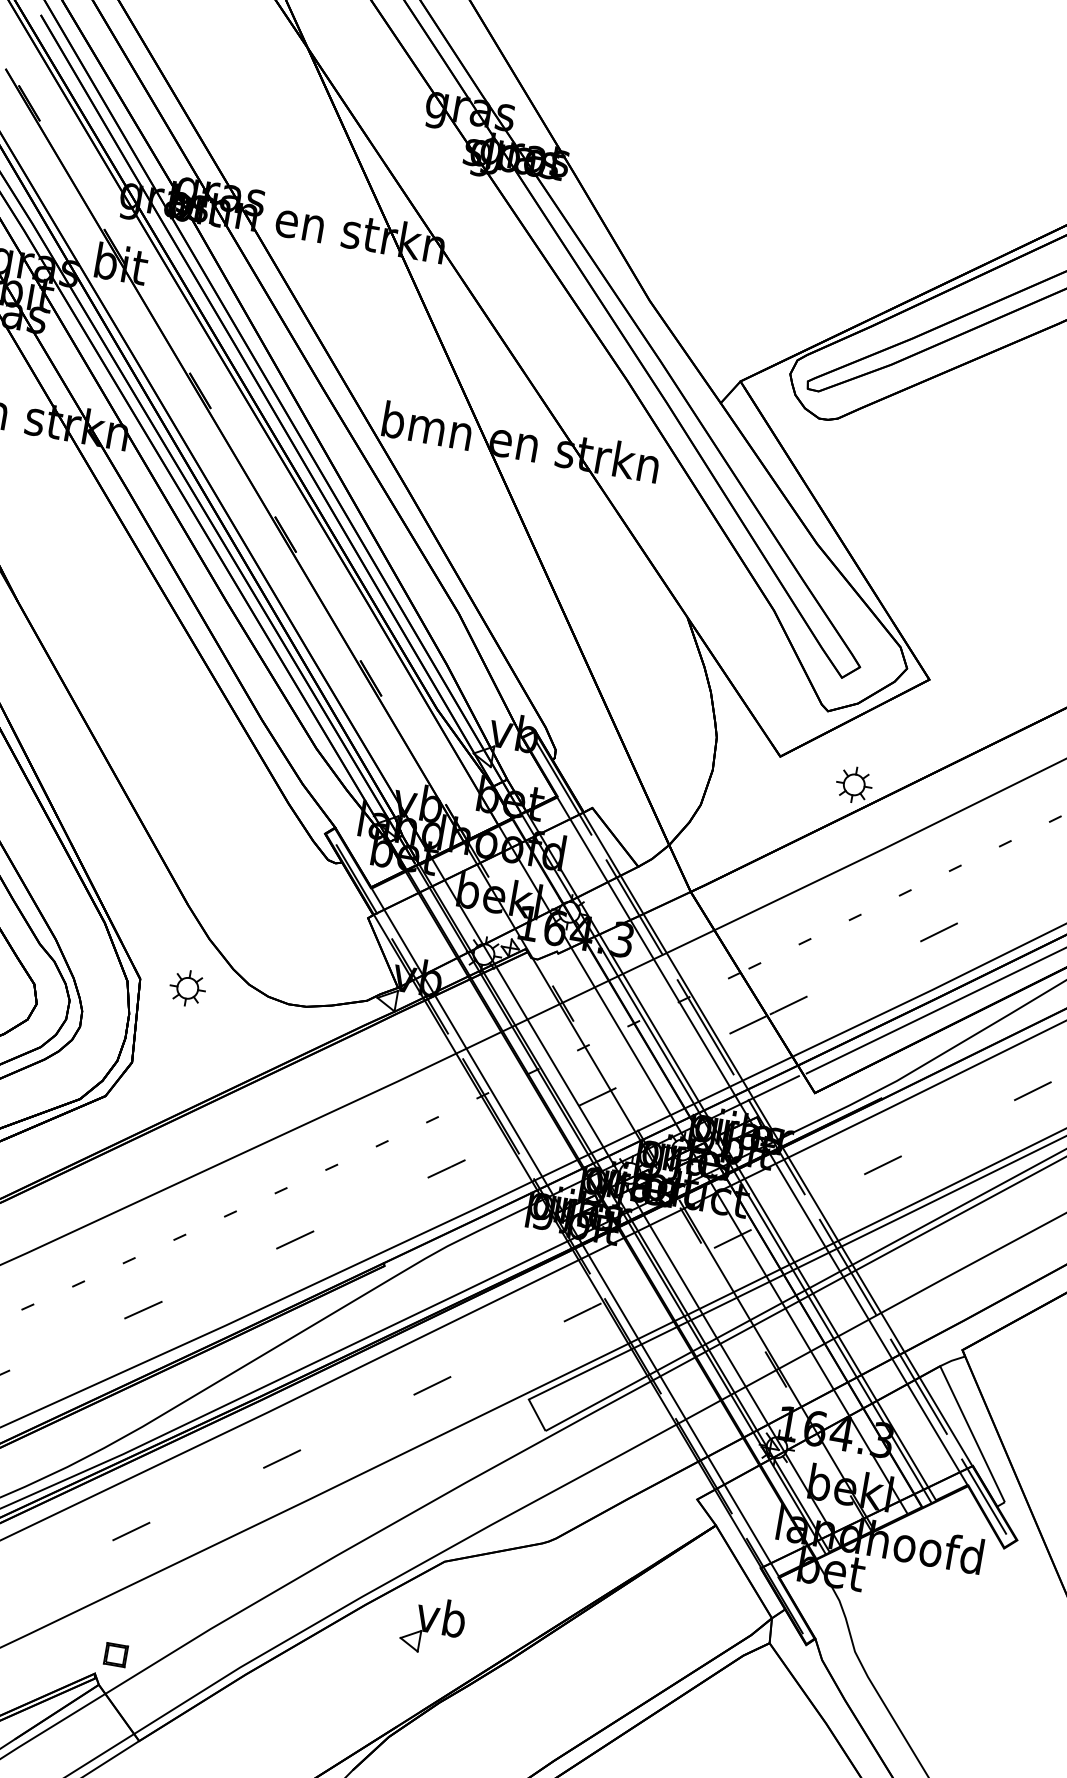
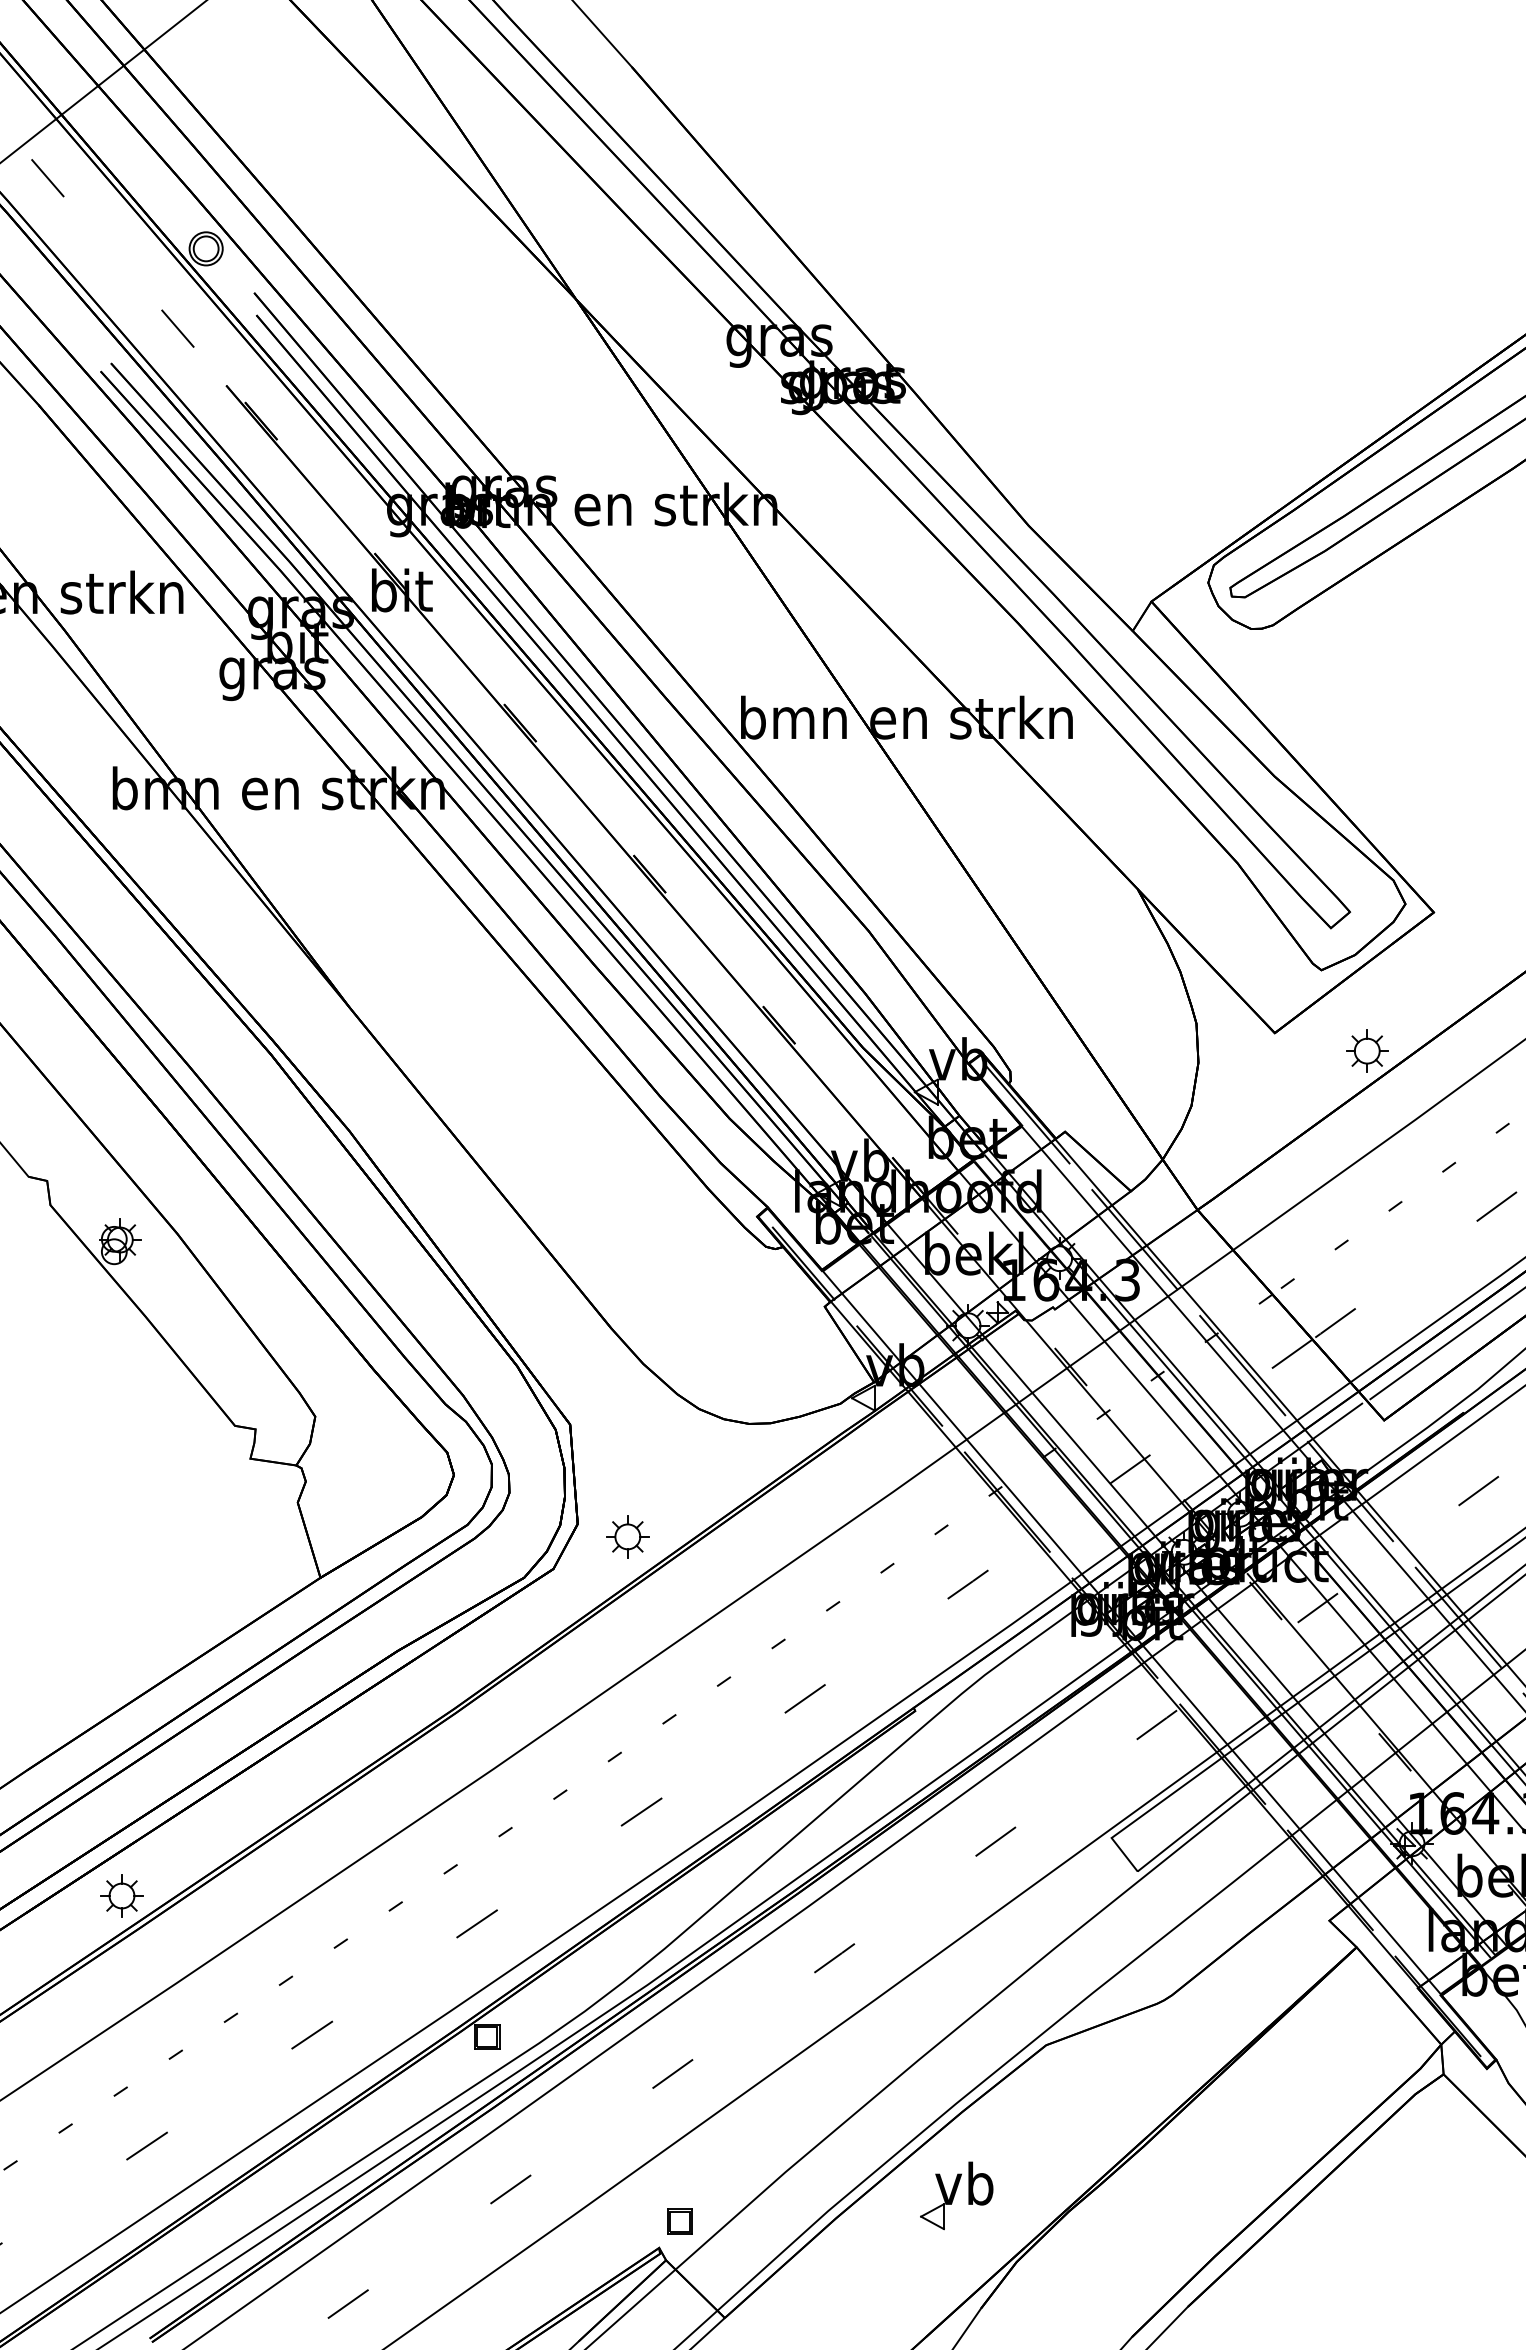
part: (187, 987) -> (627, 1536), moved
part: (432, 1625) -> (956, 2195), moved

